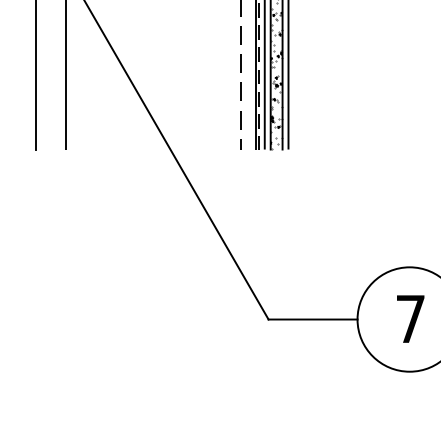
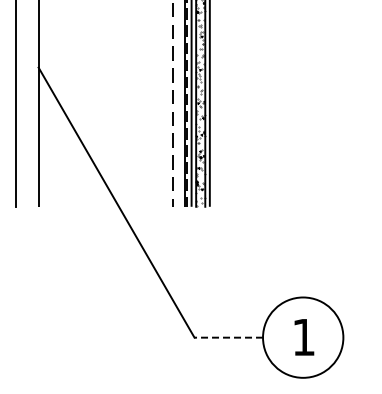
line: (312, 319) -> (228, 337), solid -> dashed
text: (410, 319) -> (303, 337), 7 -> 1

